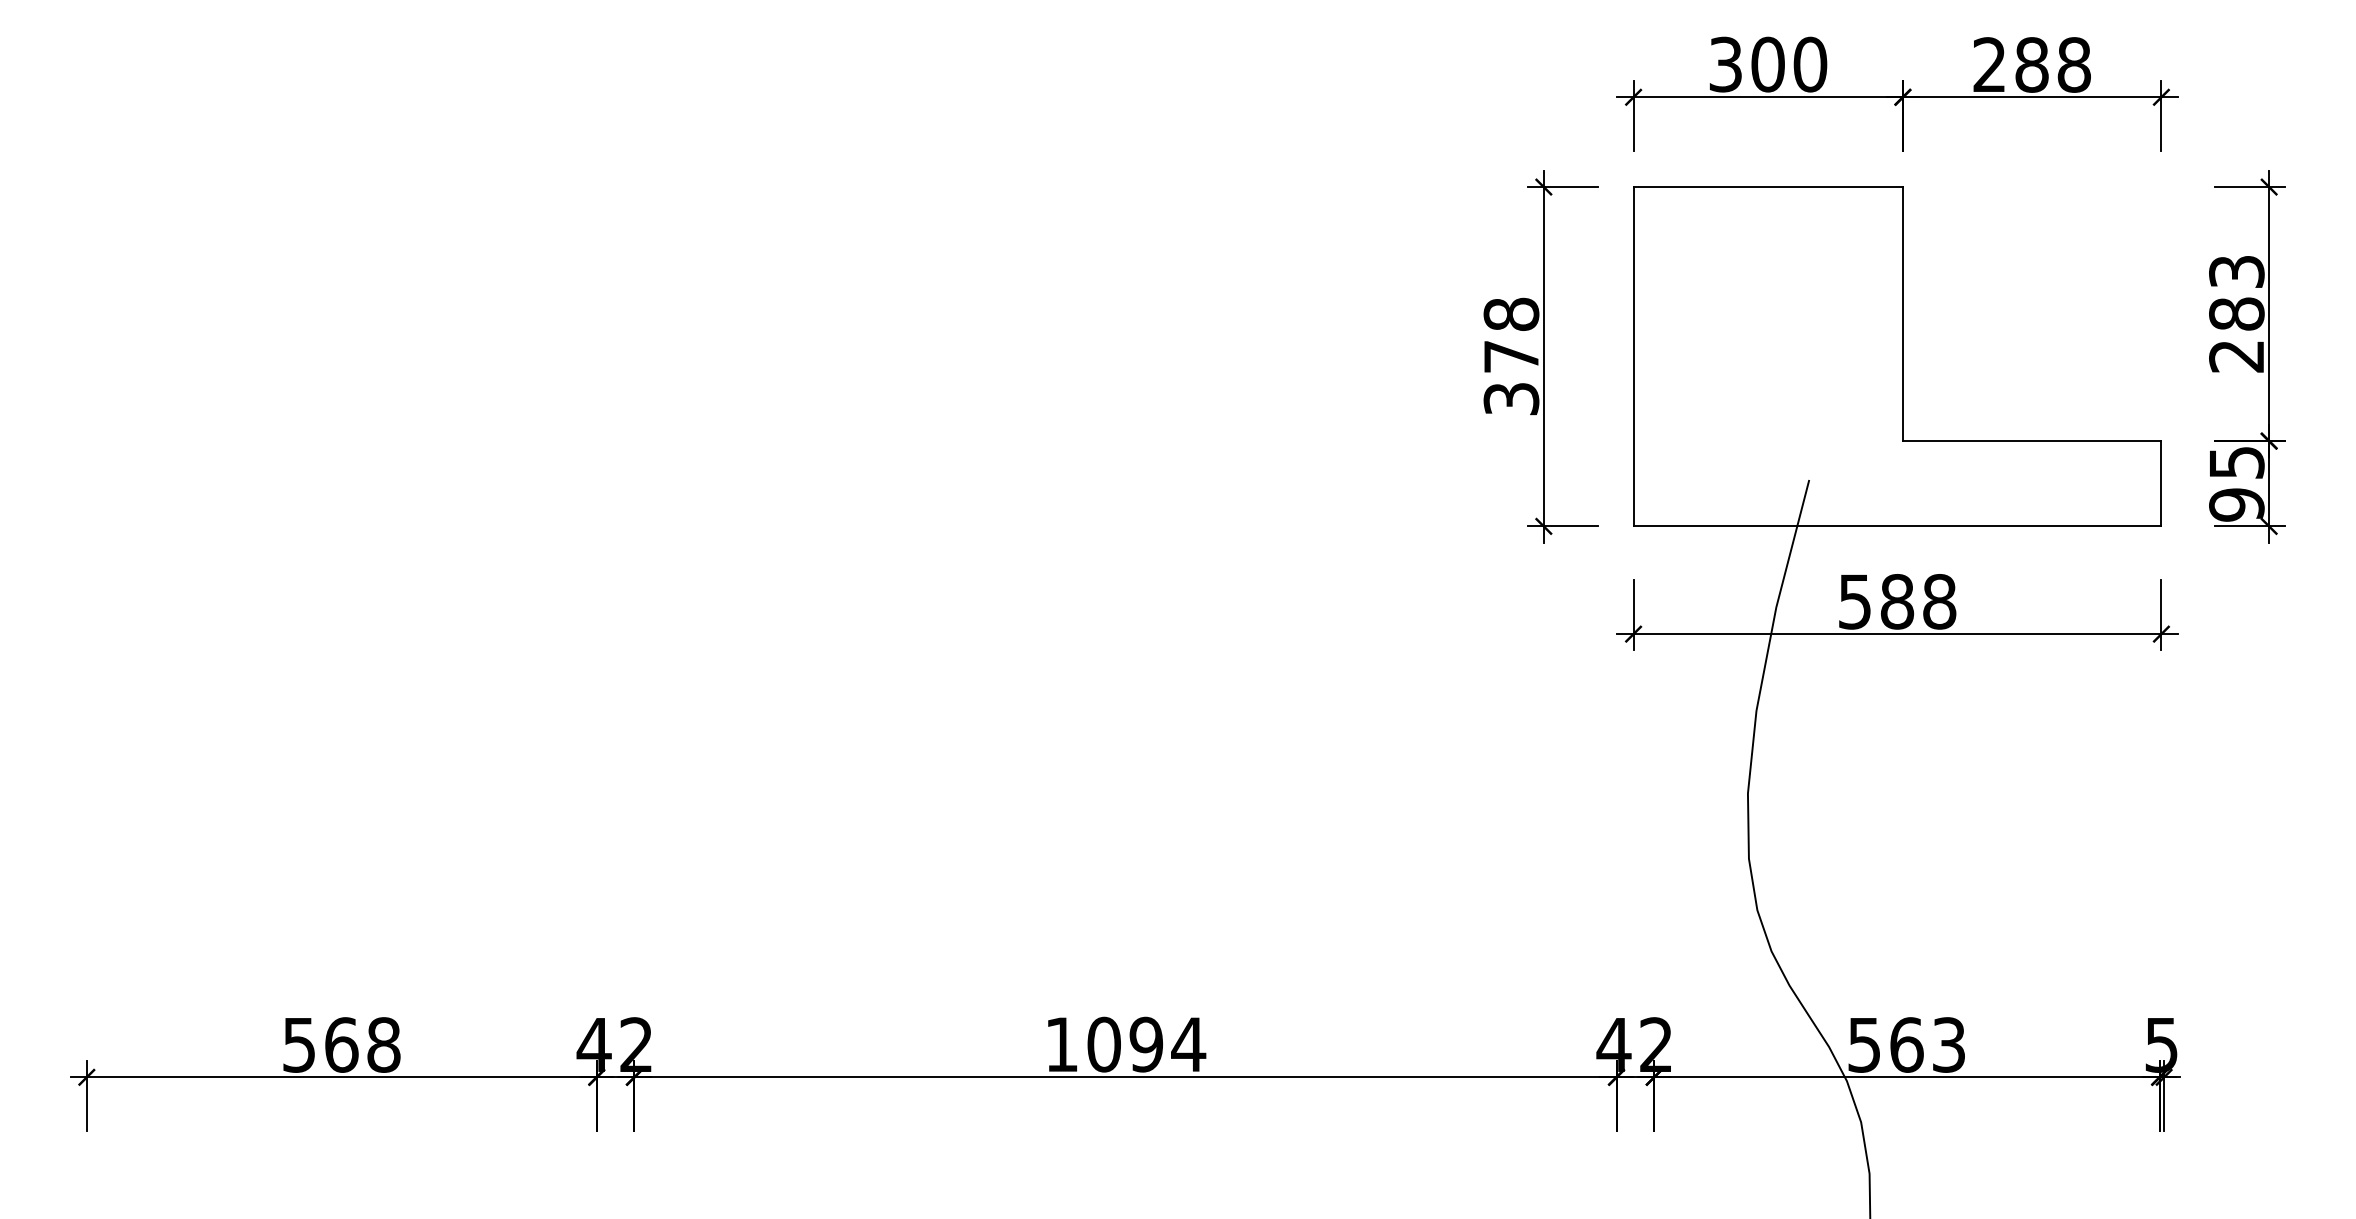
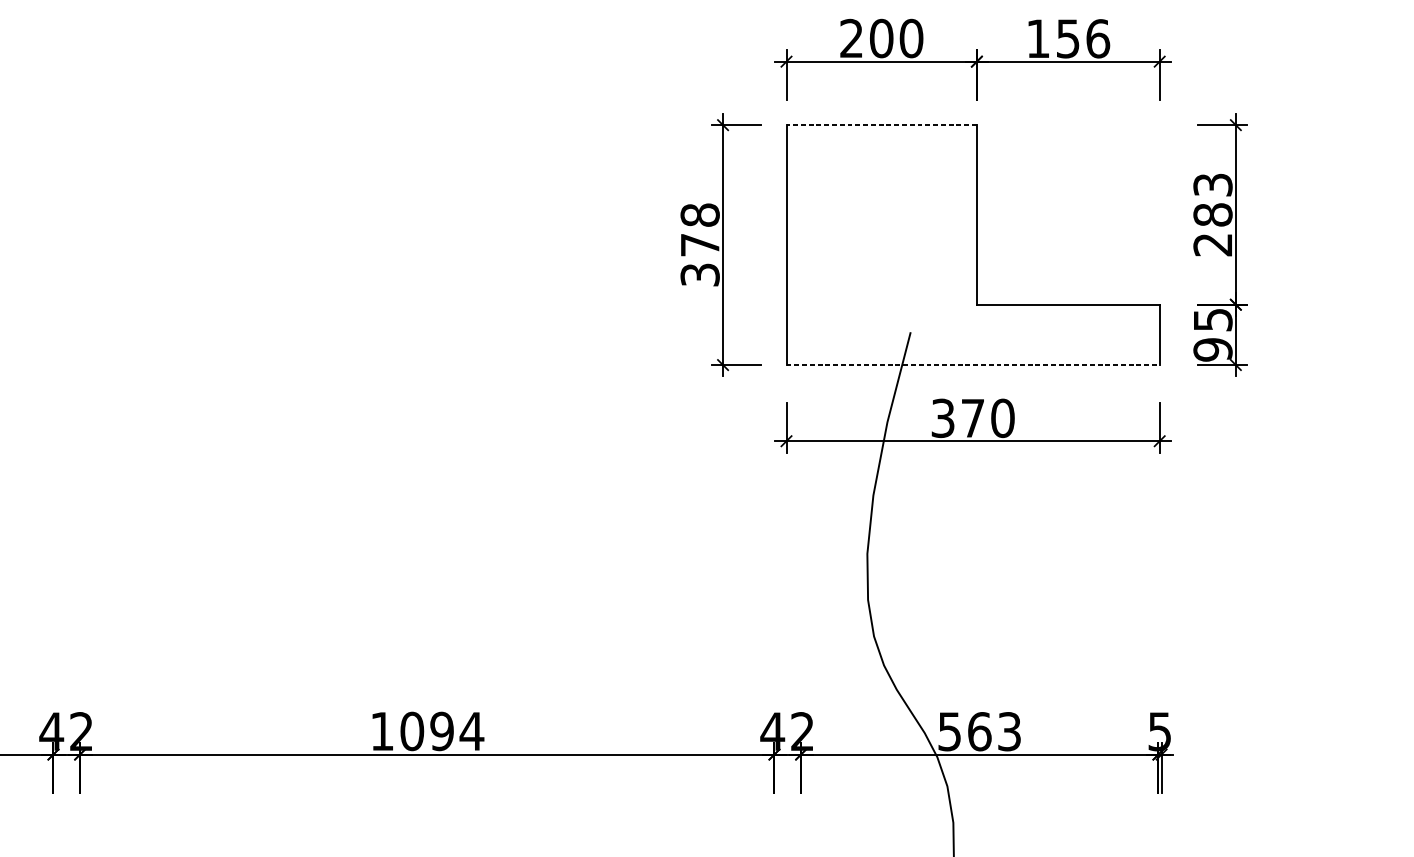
text: (1725, 64) -> (851, 38), 300 -> 200
text: (2032, 64) -> (1068, 38), 288 -> 156
line: (1768, 187) -> (881, 125), solid -> dashed
line: (1897, 526) -> (973, 365), solid -> dashed
text: (1897, 601) -> (973, 418), 588 -> 370

